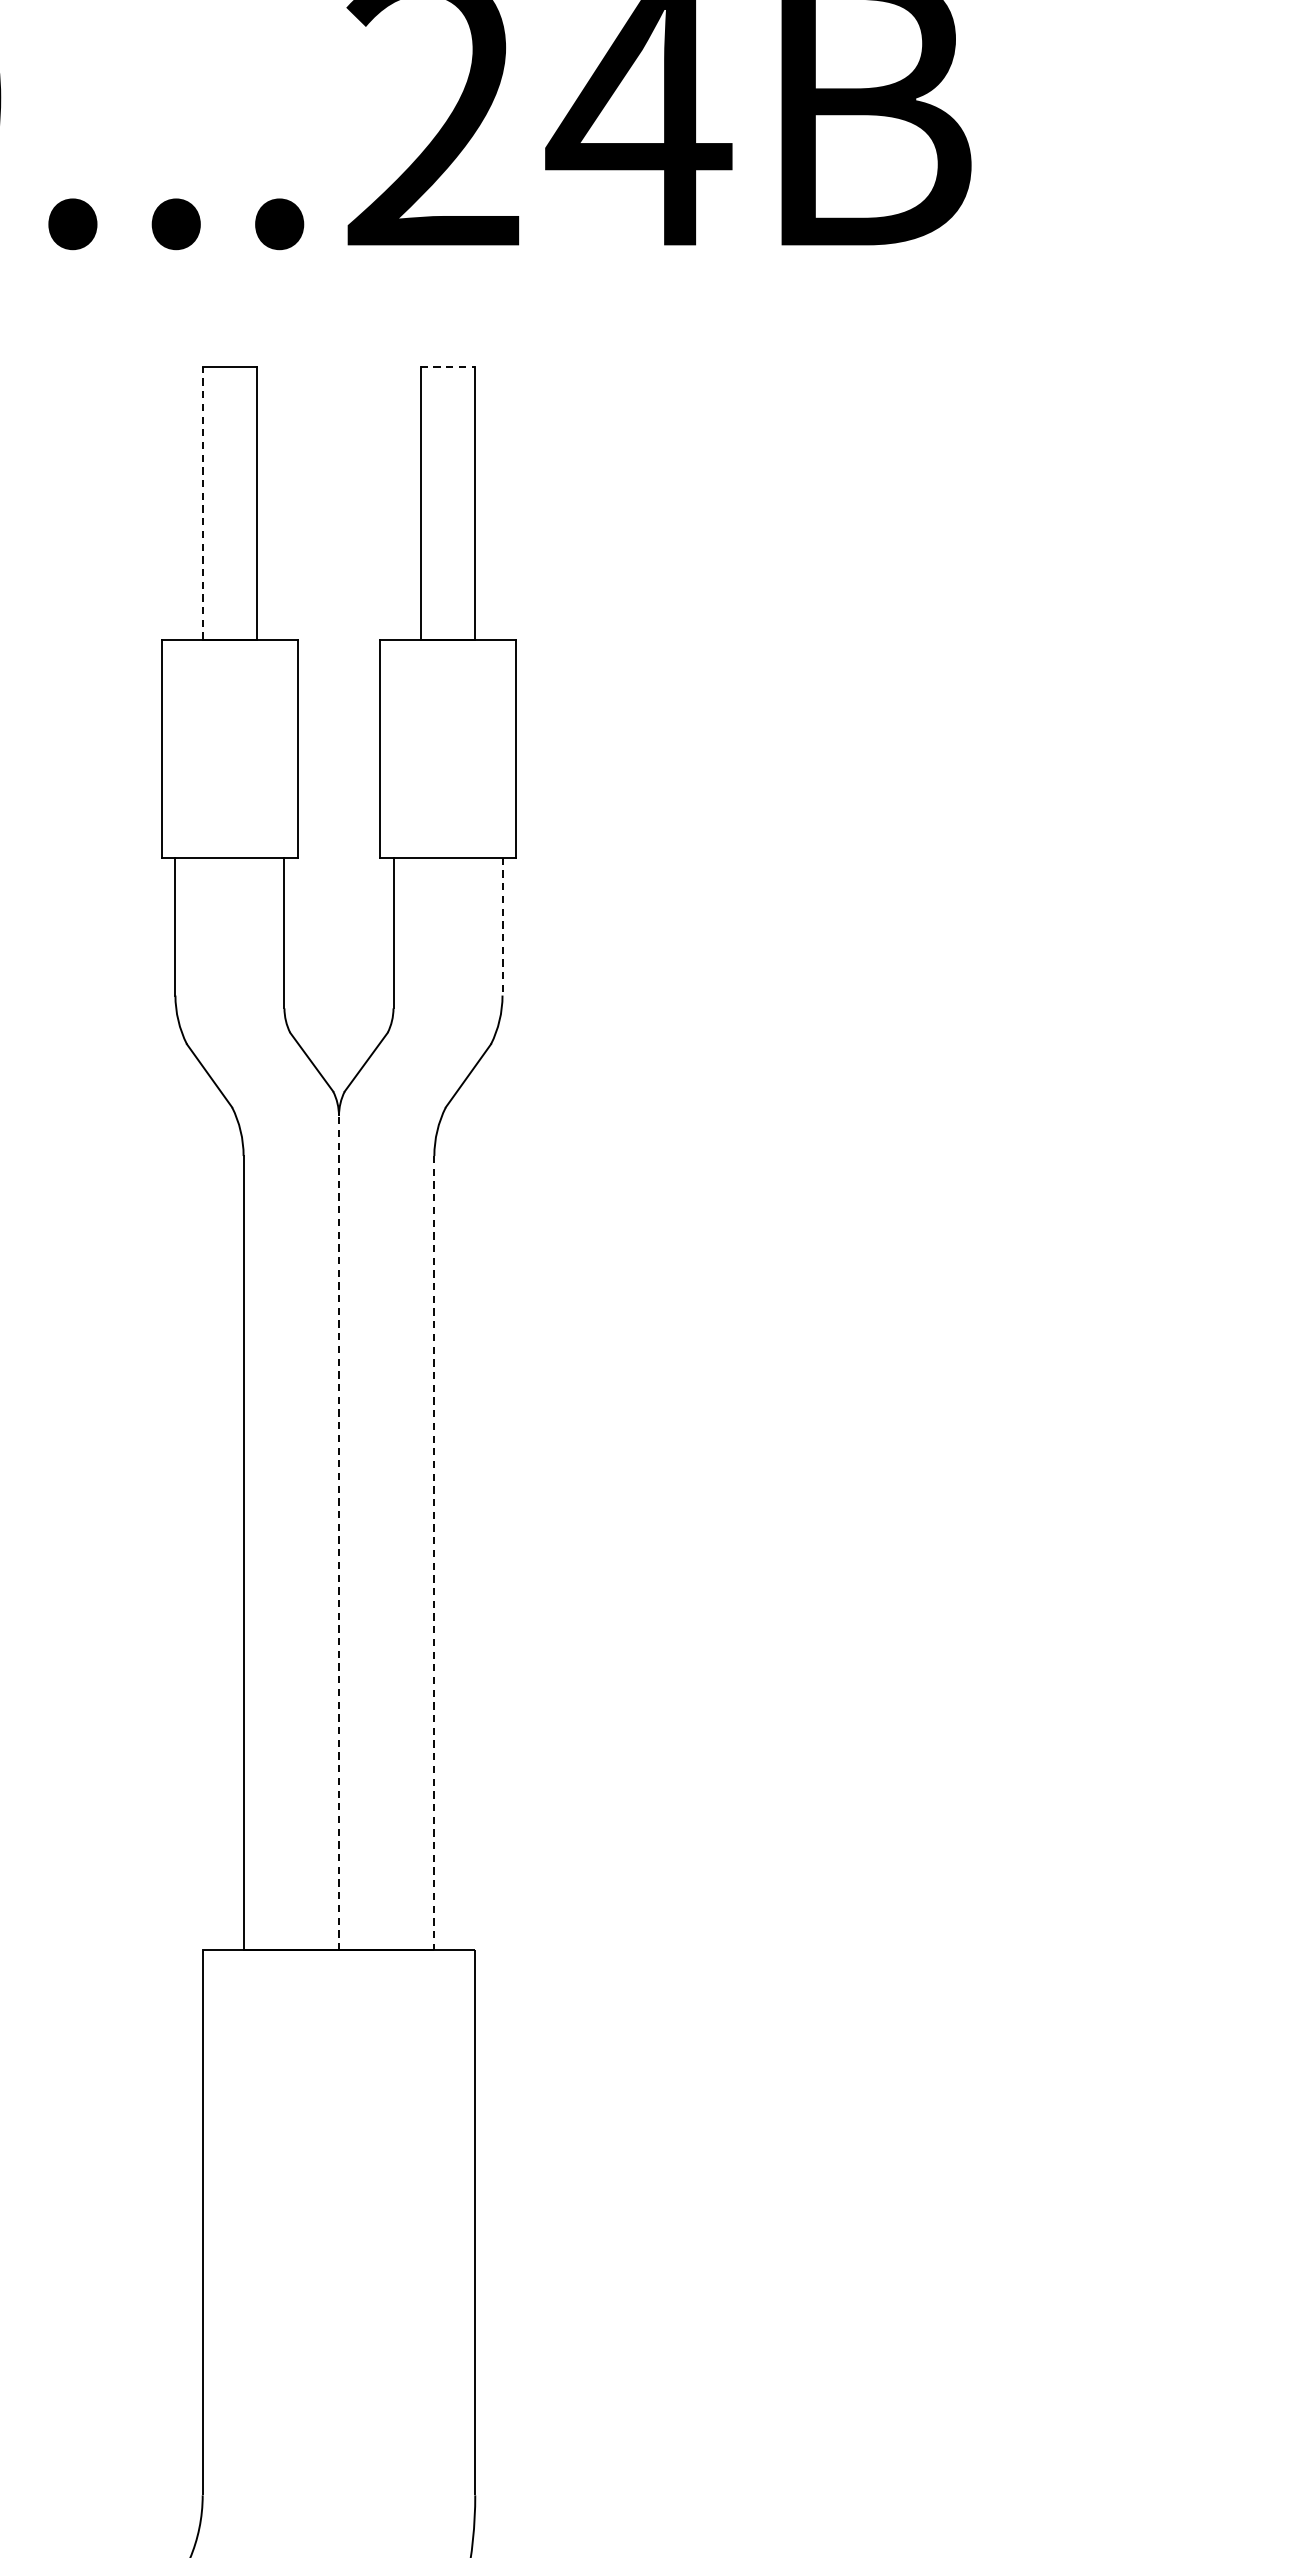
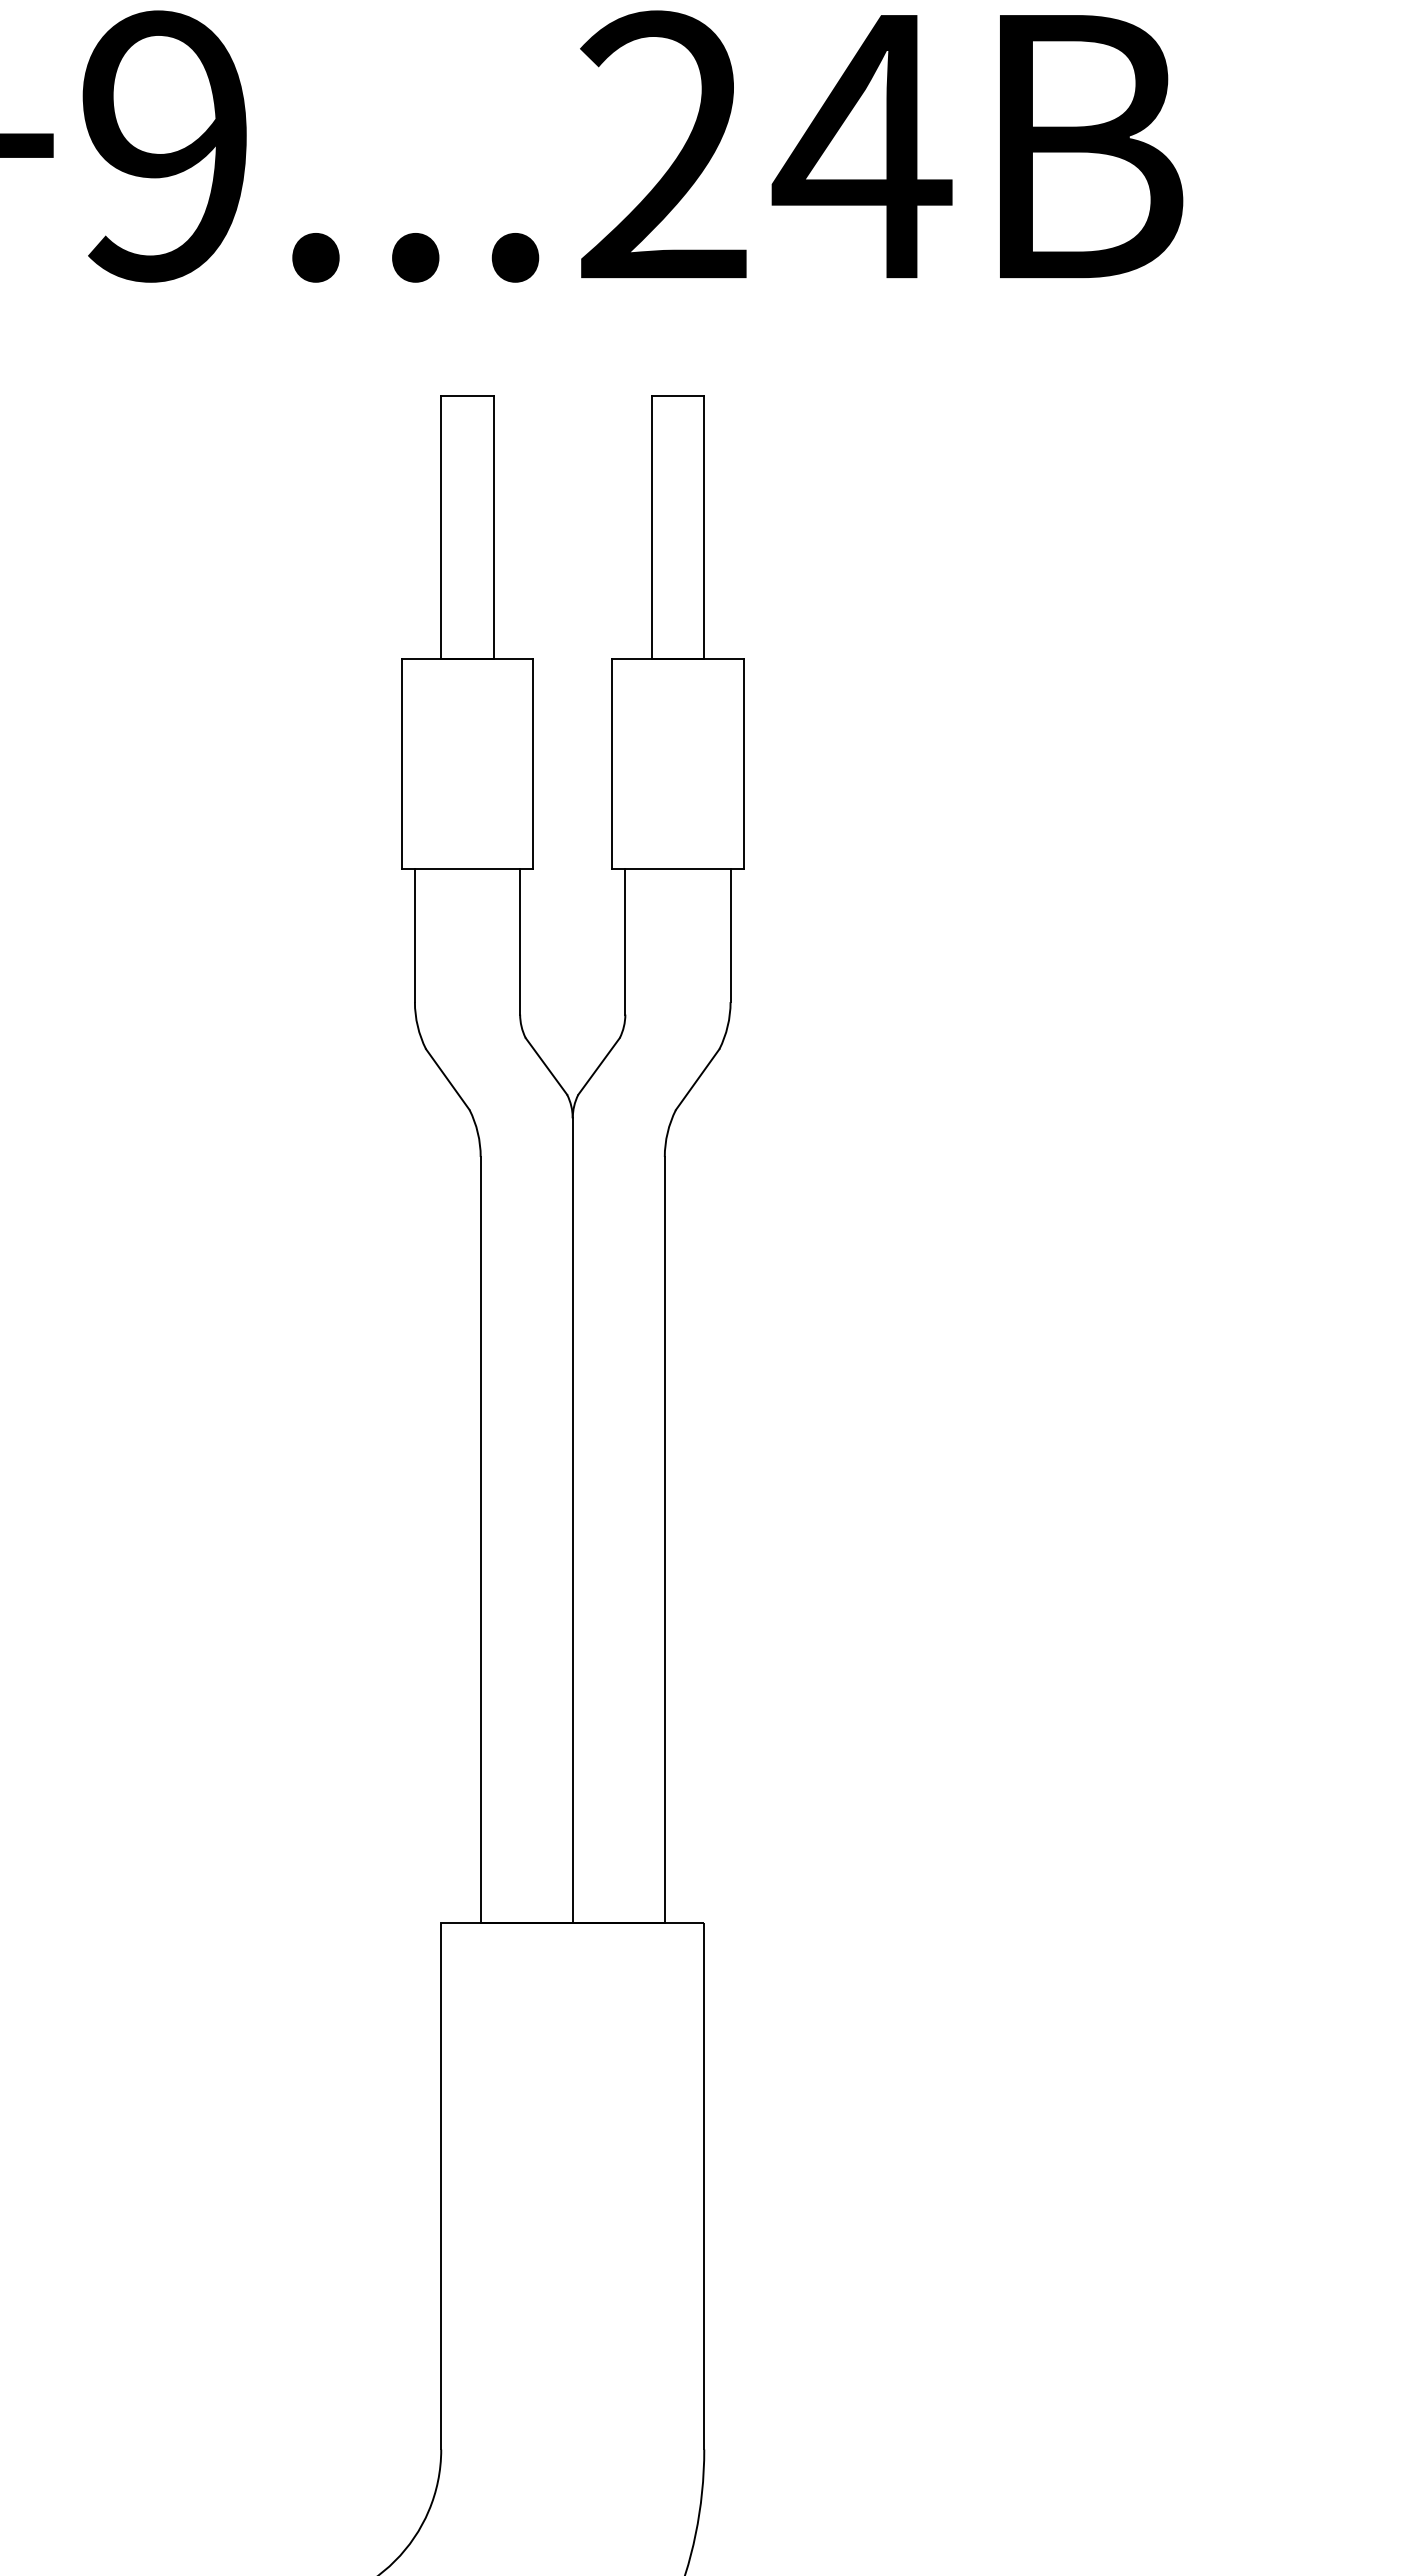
line: (448, 366) -> (678, 395), dashed -> solid
line: (202, 503) -> (441, 527), dashed -> solid
line: (502, 927) -> (730, 936), dashed -> solid
line: (338, 1532) -> (572, 1520), dashed -> solid
line: (434, 1553) -> (664, 1540), dashed -> solid

